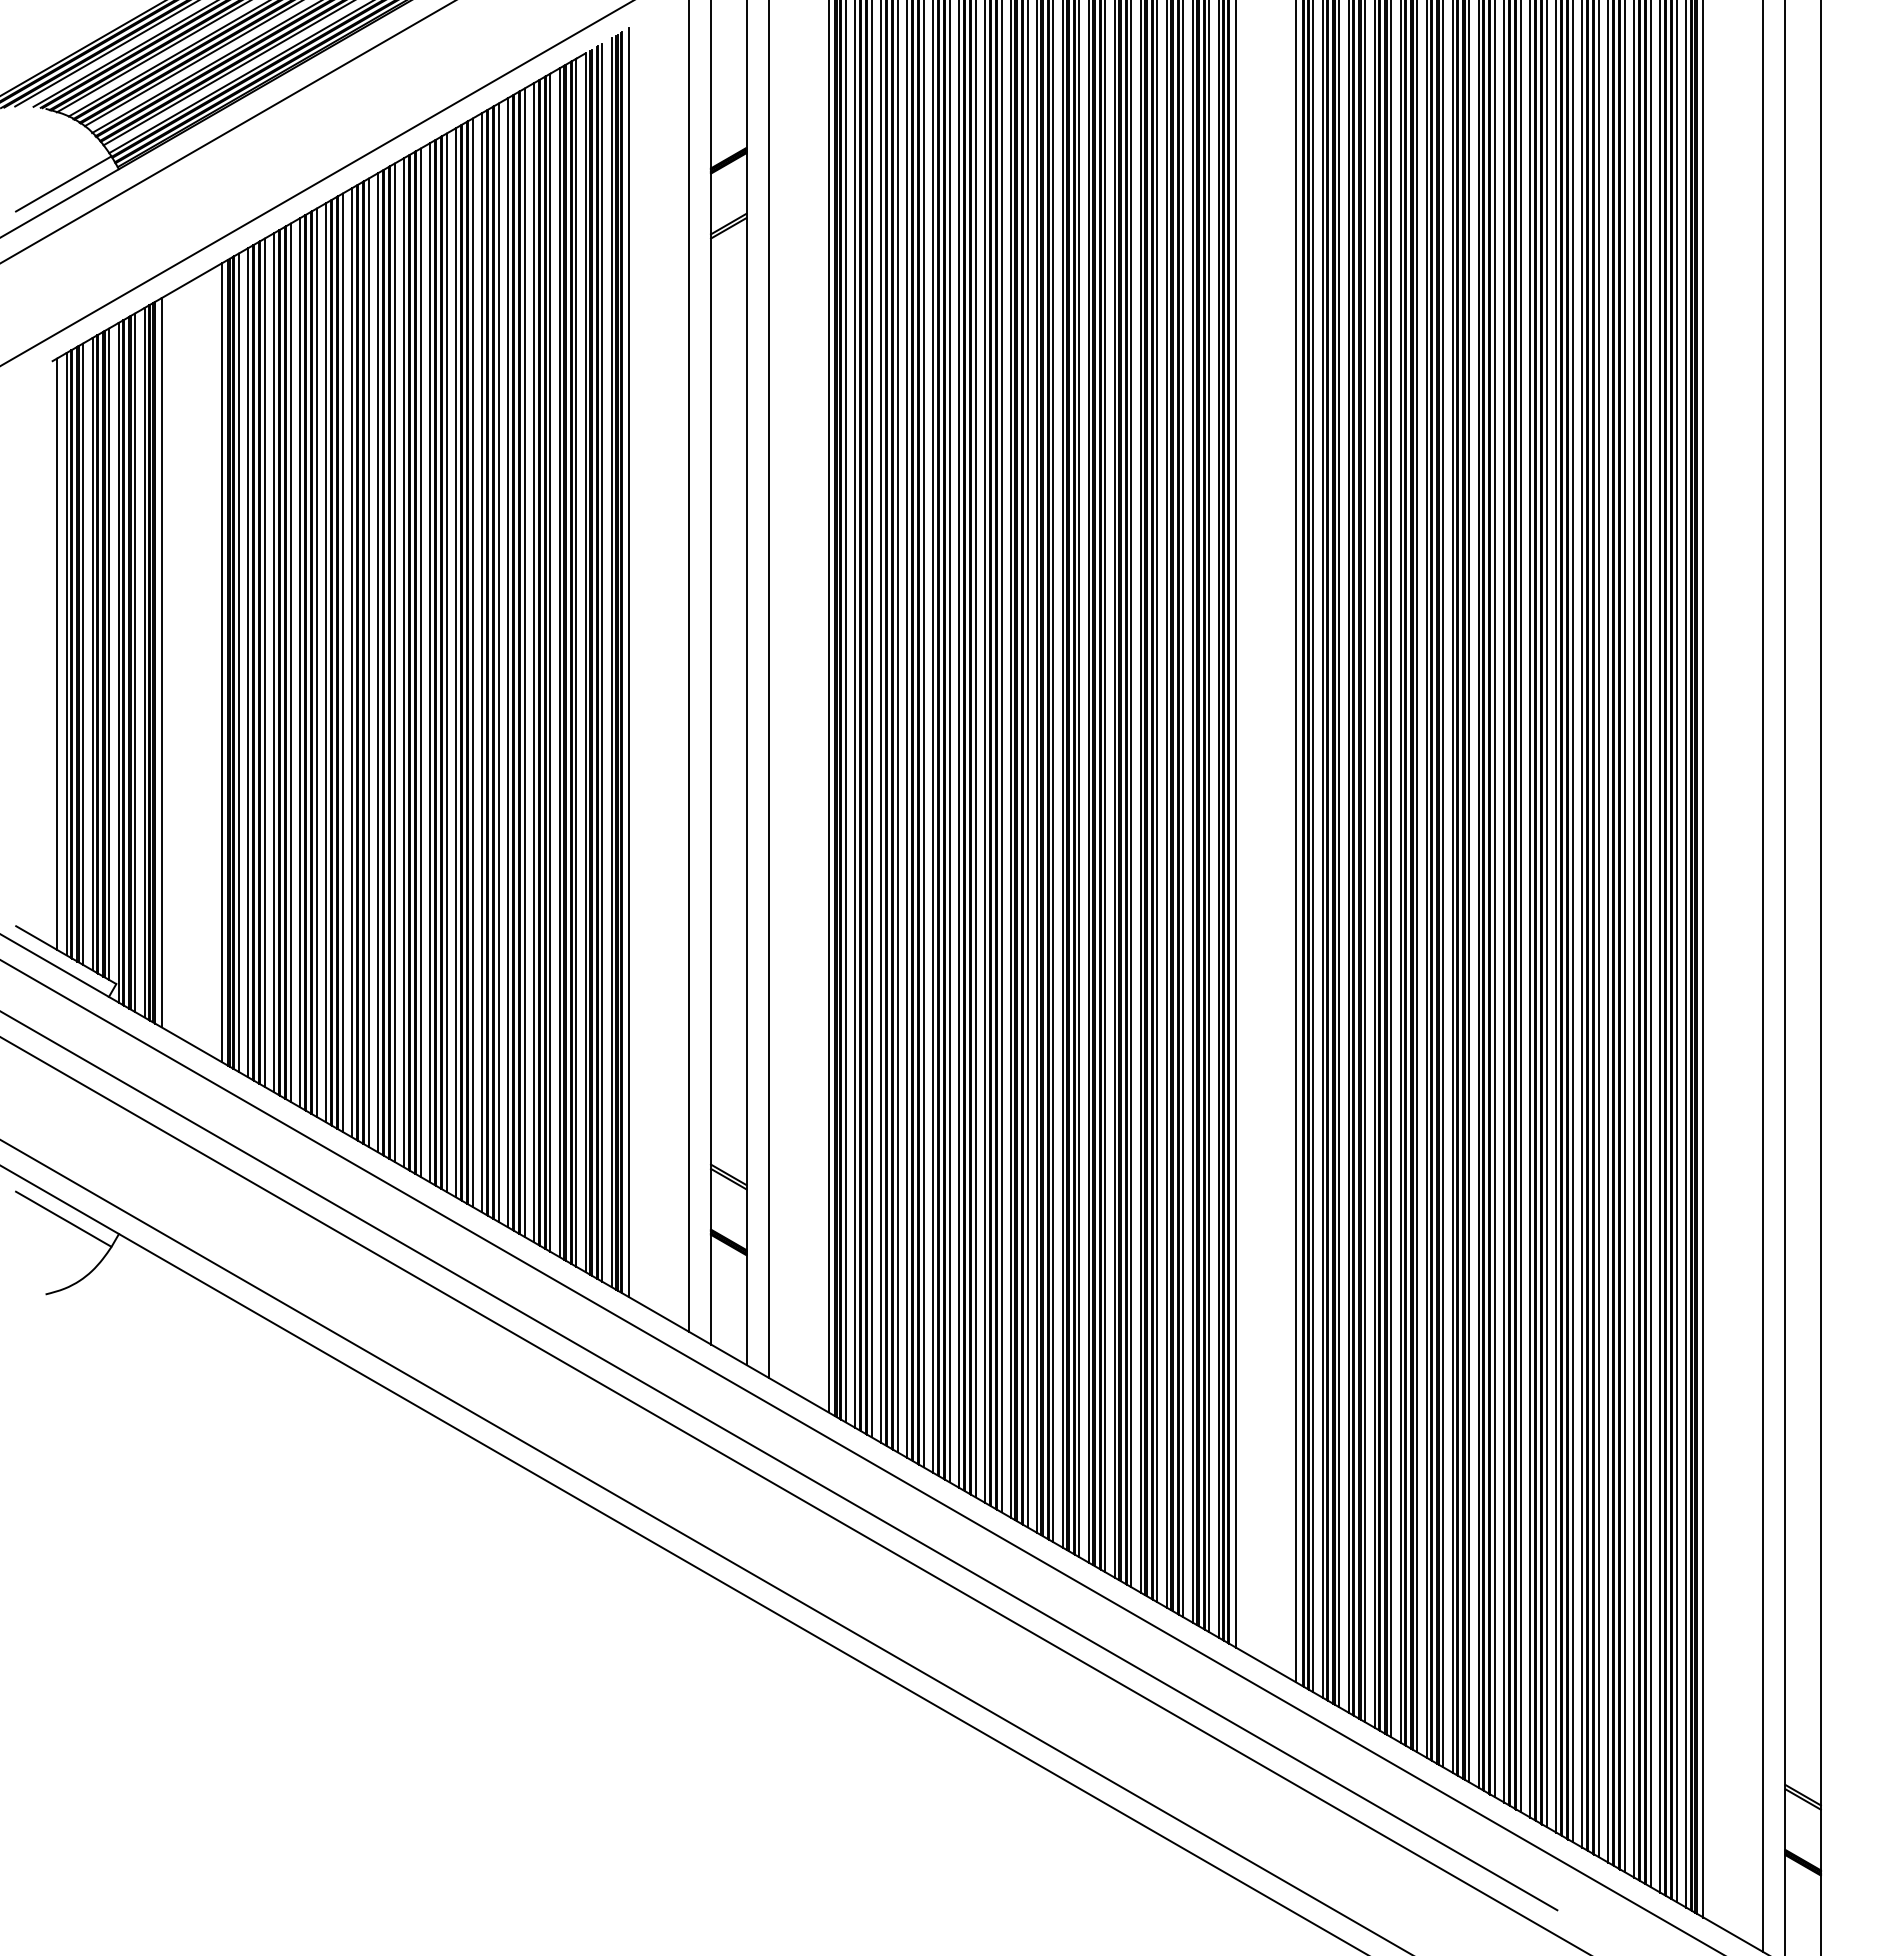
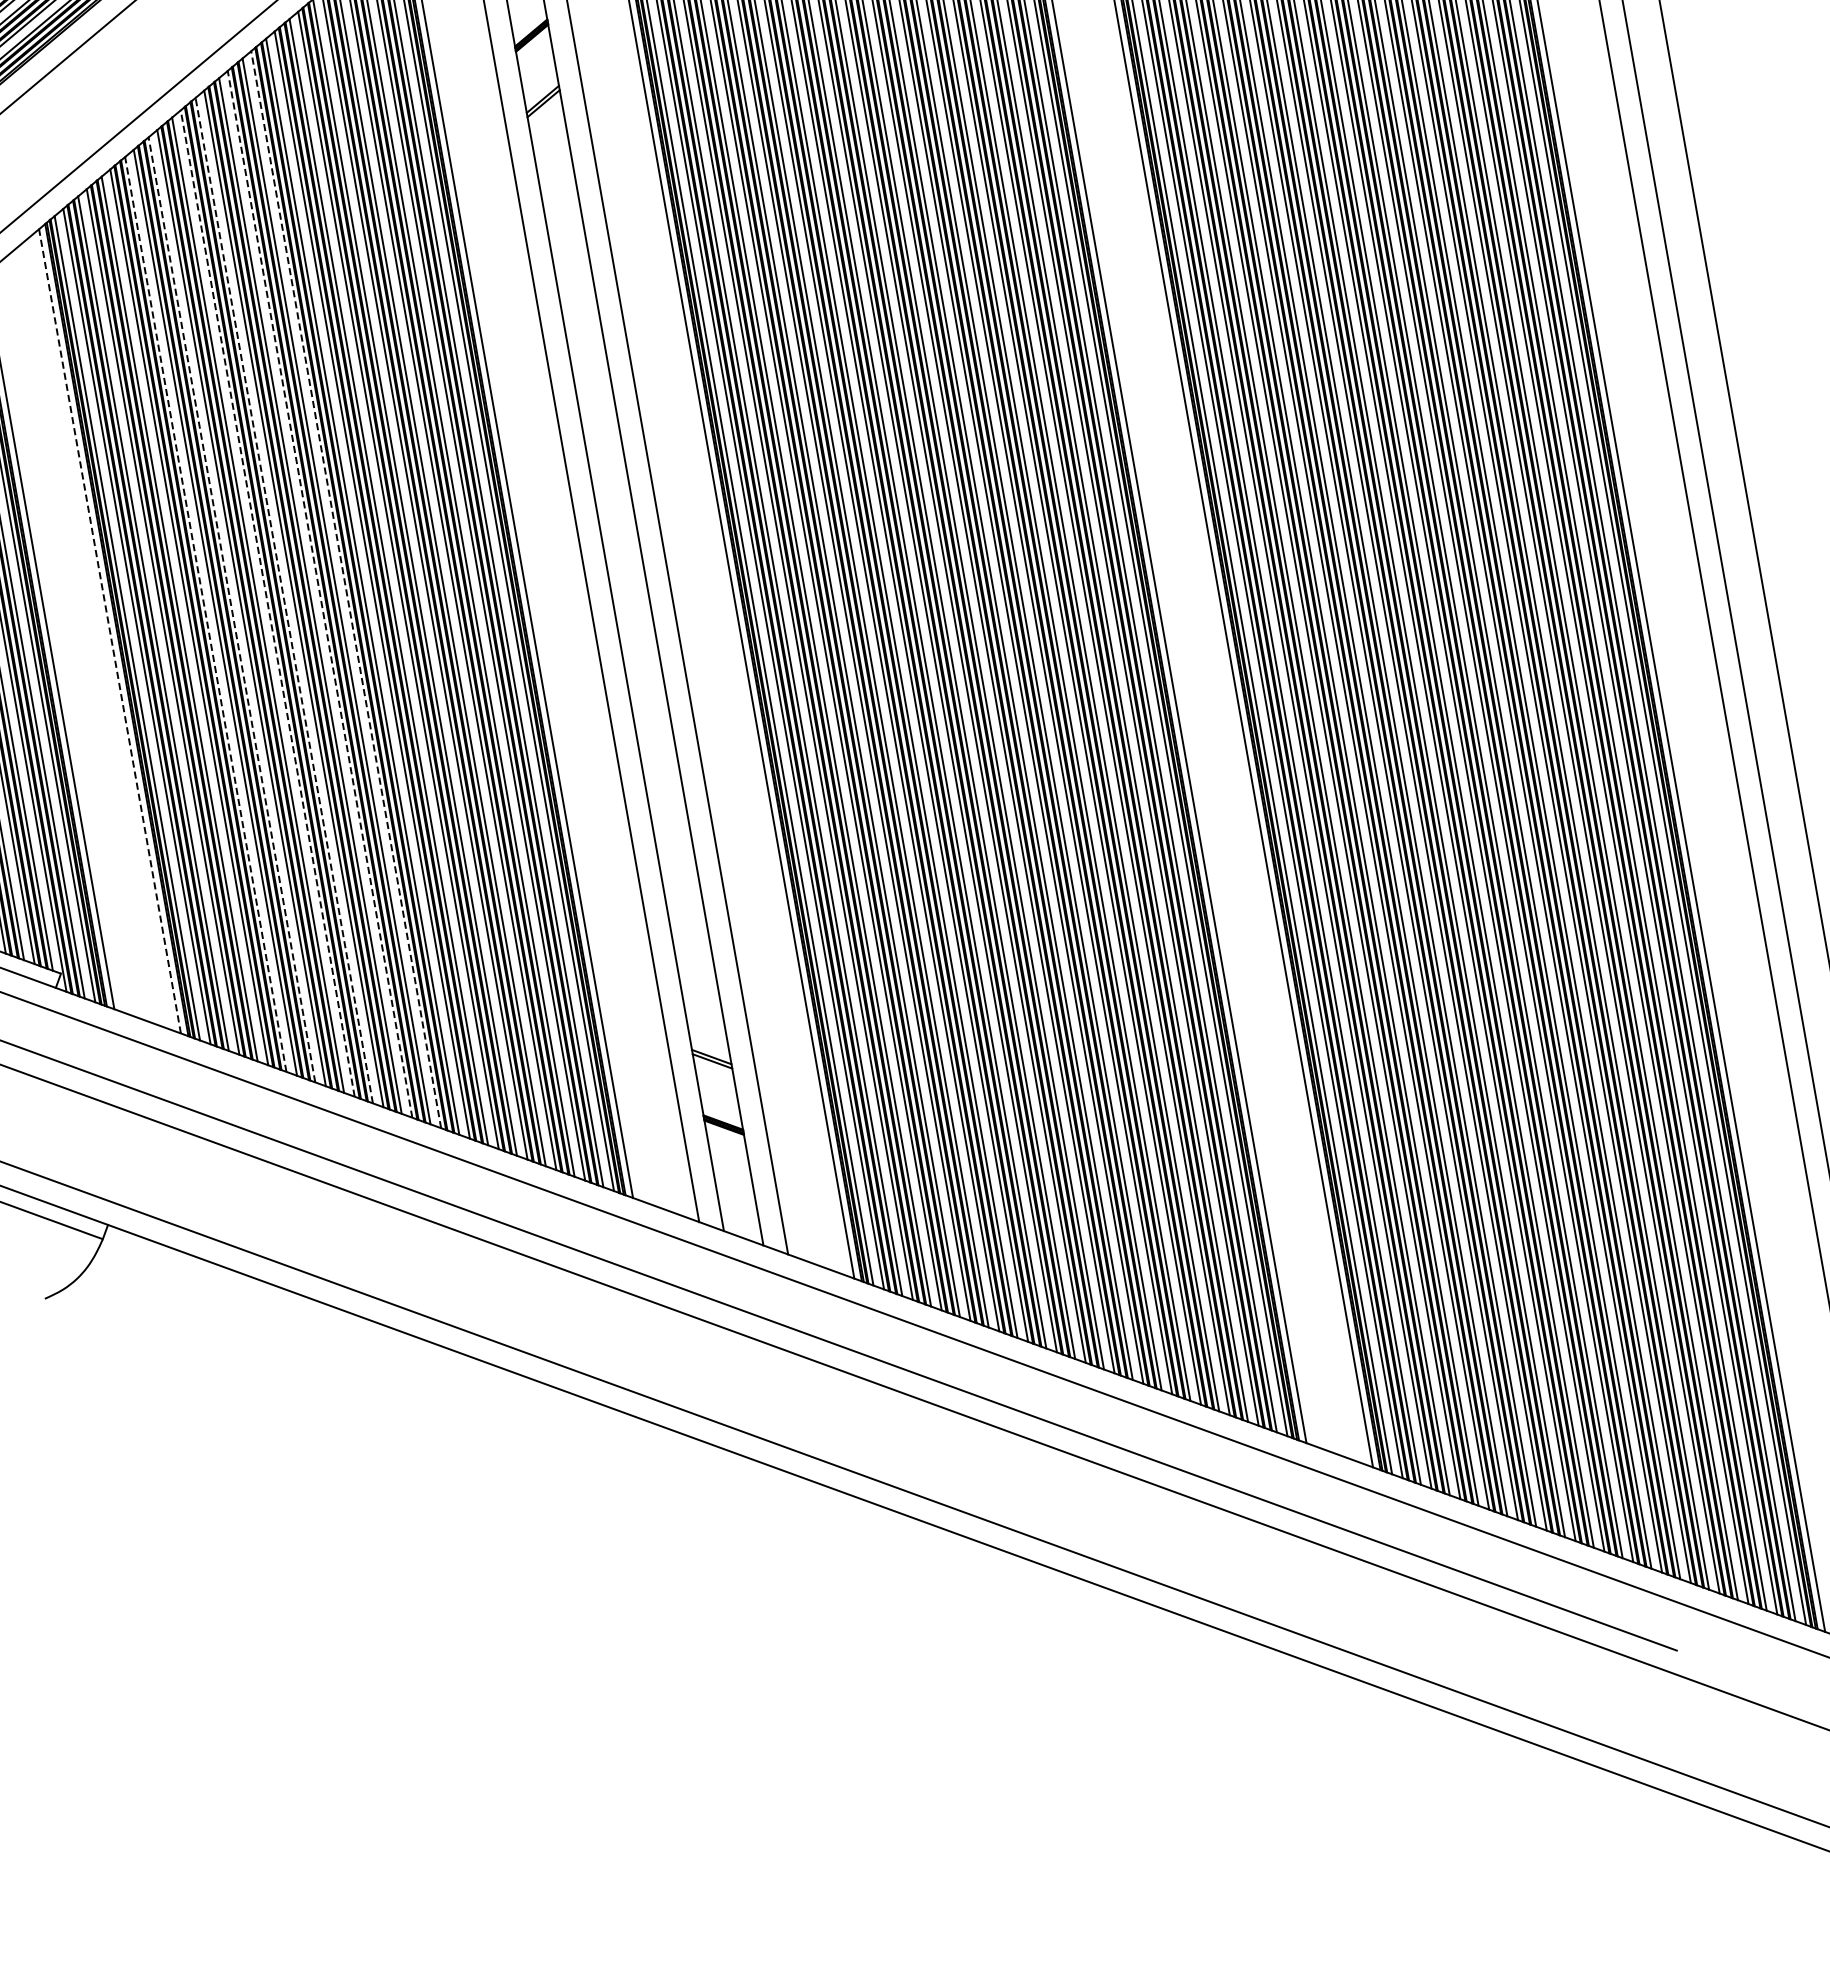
line: (221, 662) -> (109, 631), solid -> dashed
line: (316, 662) -> (205, 614), solid -> dashed
line: (342, 662) -> (231, 609), solid -> dashed
line: (378, 662) -> (267, 603), solid -> dashed
line: (394, 662) -> (284, 600), solid -> dashed
line: (430, 662) -> (320, 594), solid -> dashed
line: (456, 662) -> (346, 589), solid -> dashed

